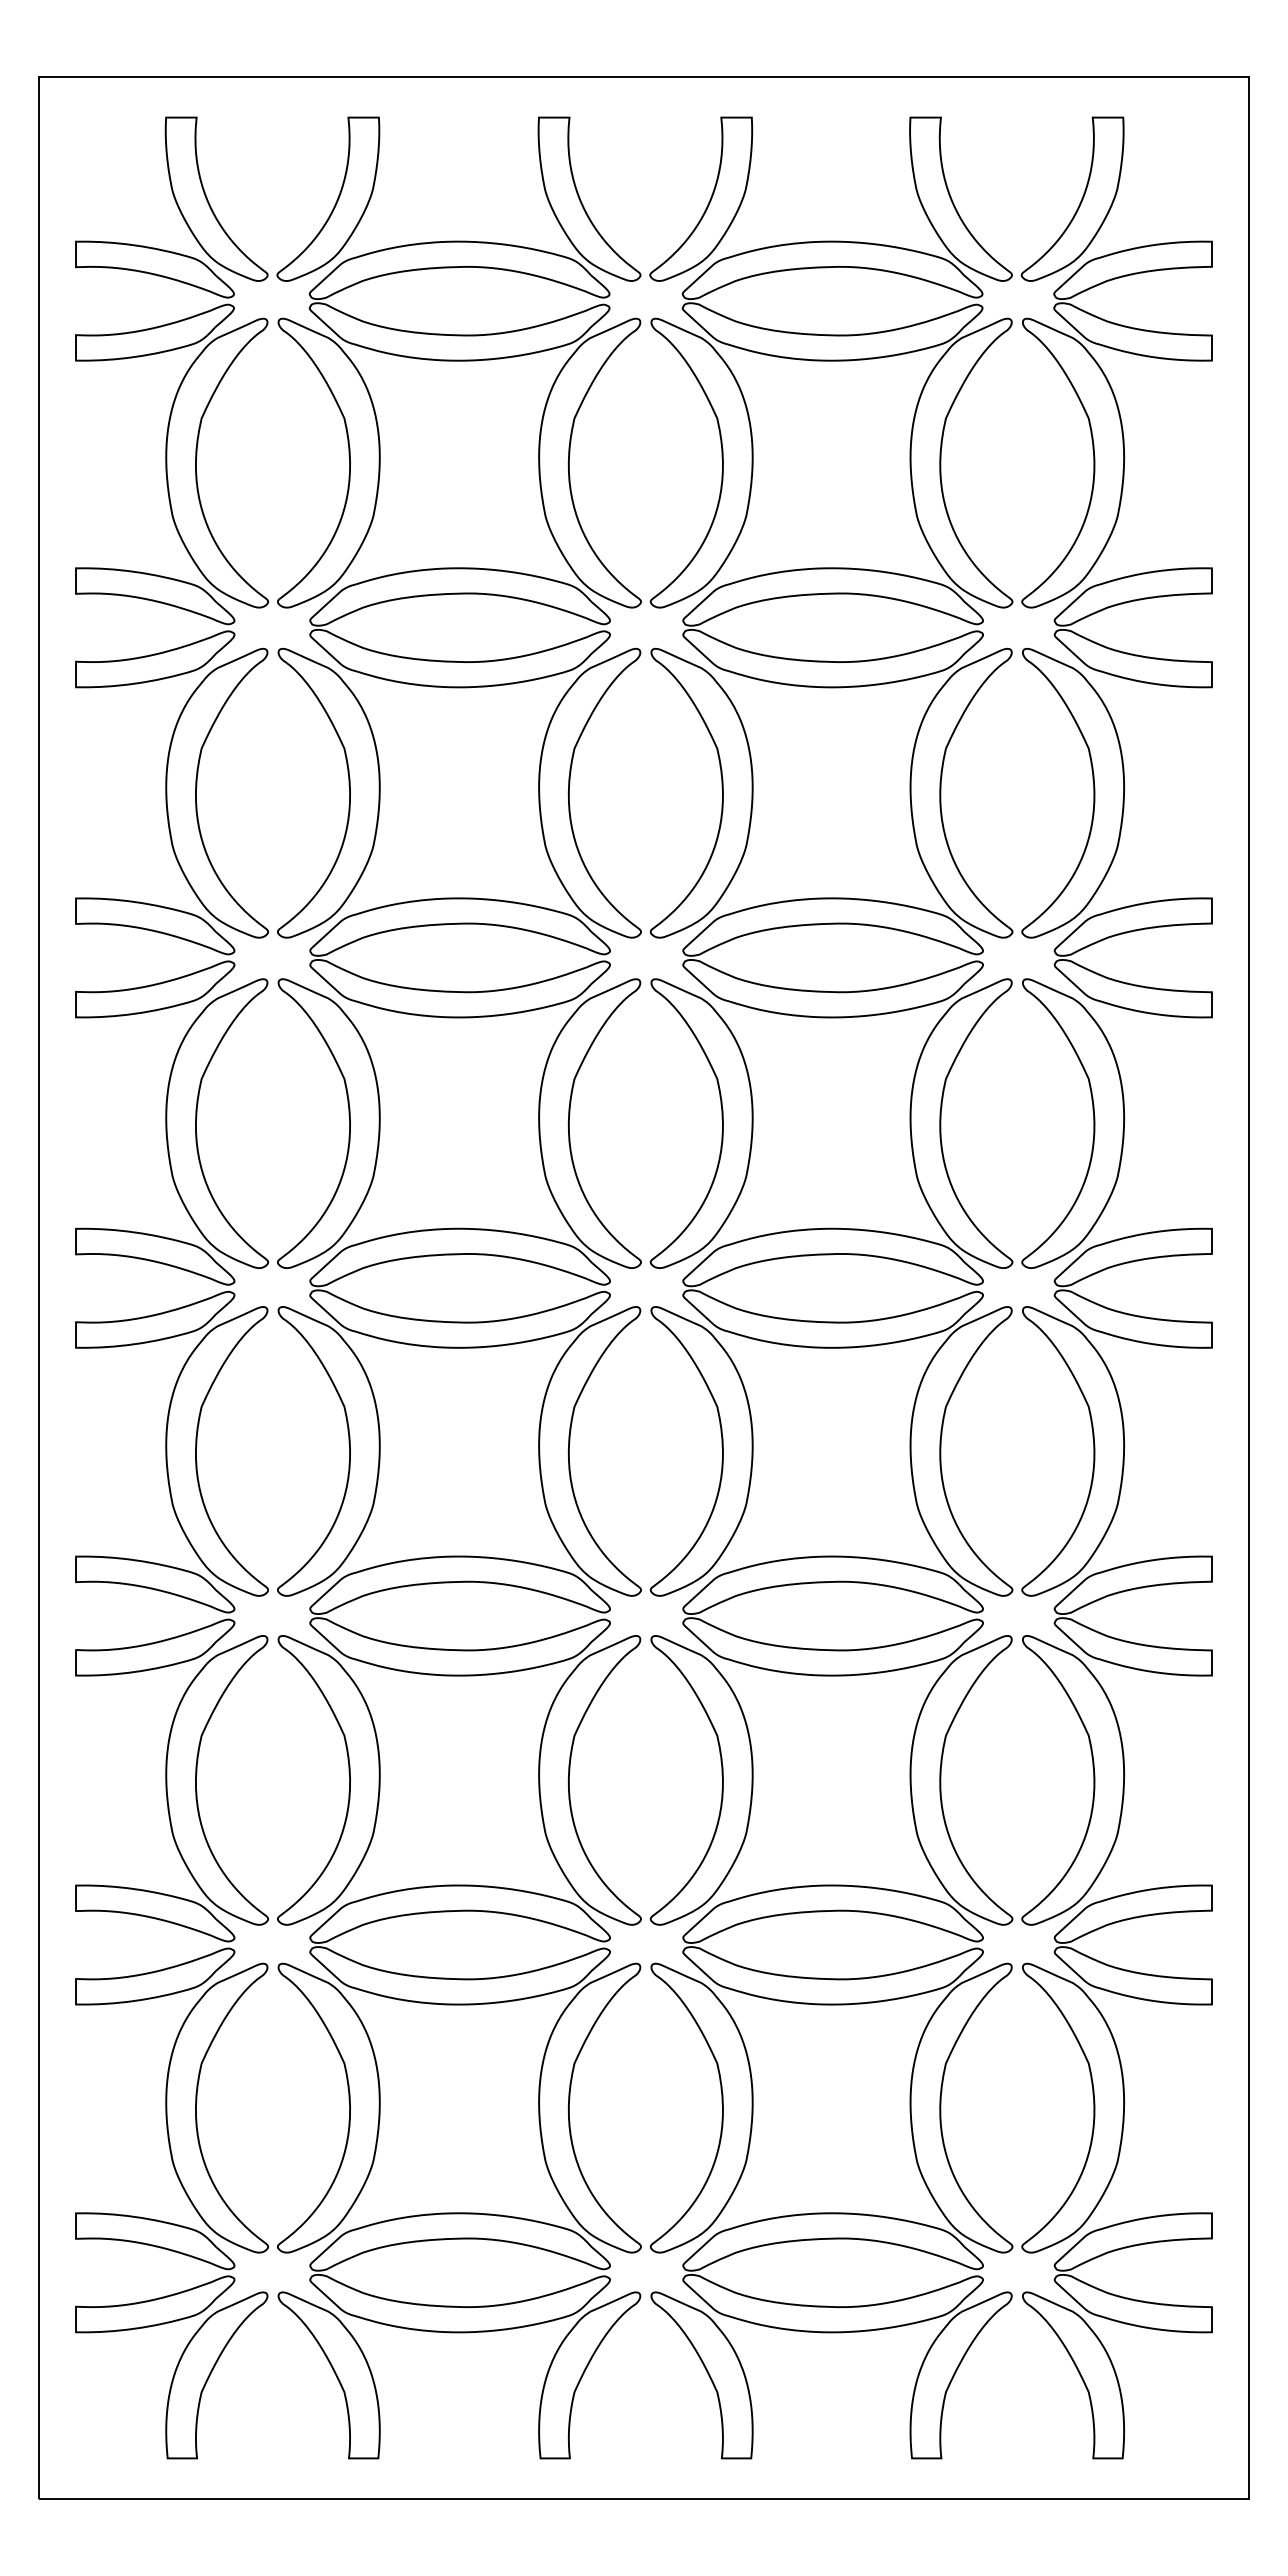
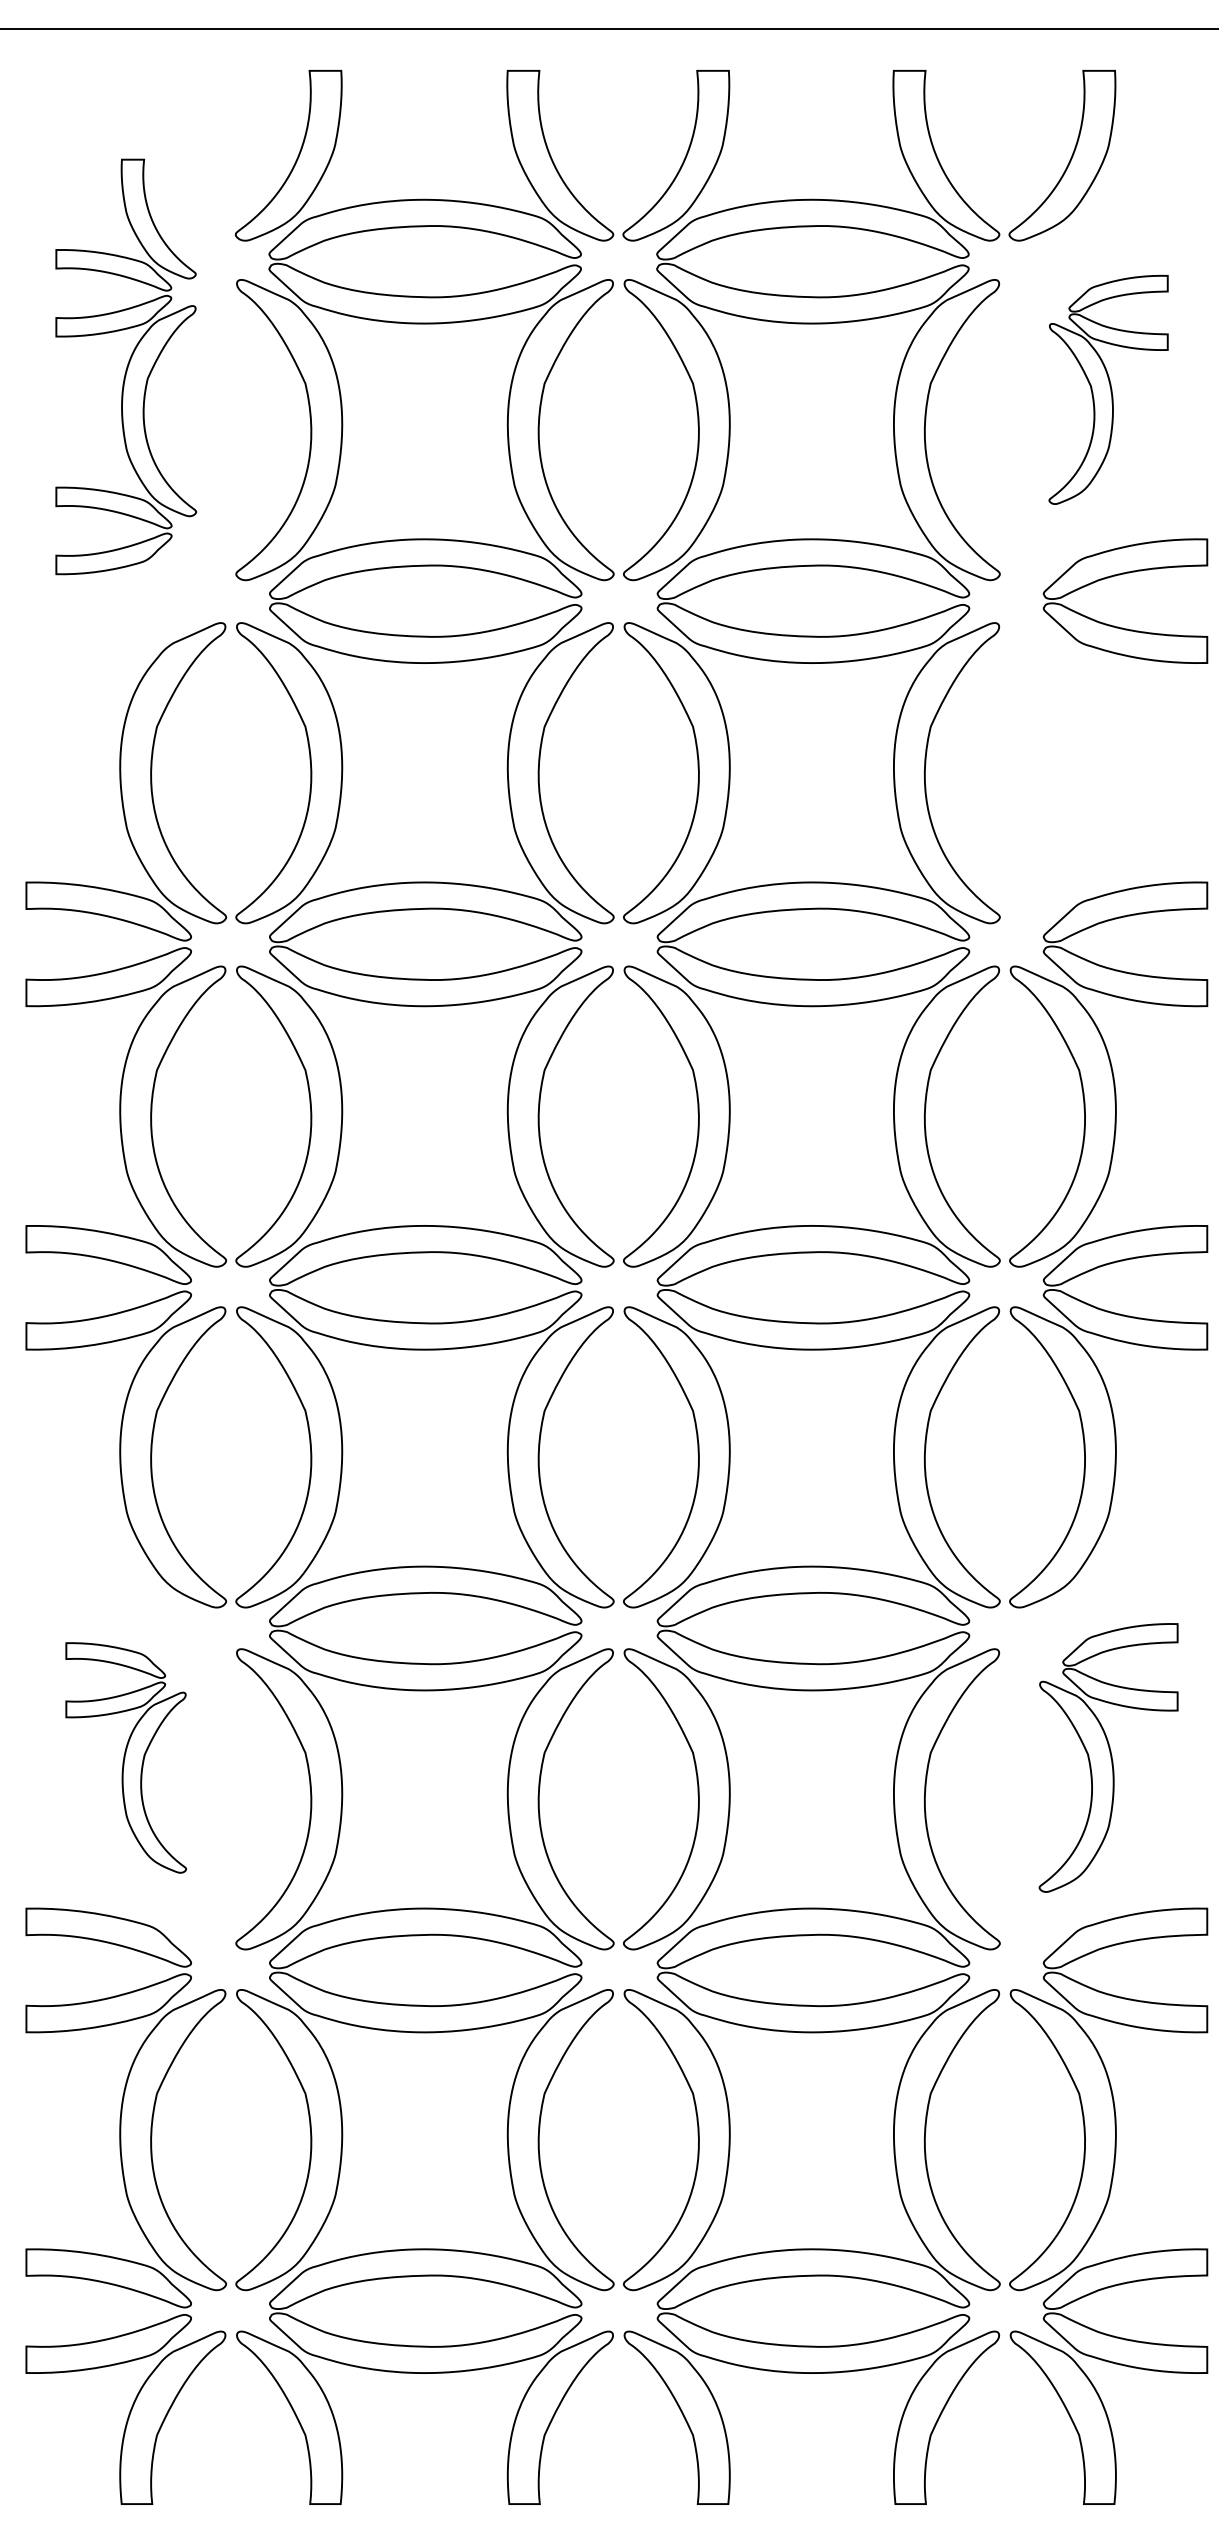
part: (171, 402) -> (125, 367), size x0.7
part: (1116, 424) -> (1108, 389), size x0.6
part: (1093, 792) -> (1084, 772), removed
part: (171, 1740) -> (125, 1757), size x0.6
part: (1116, 1740) -> (1108, 1757), size x0.7

